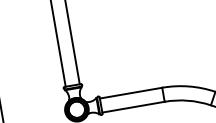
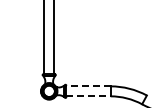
line: (131, 93) -> (88, 86), solid -> dashed
line: (134, 107) -> (89, 96), solid -> dashed

